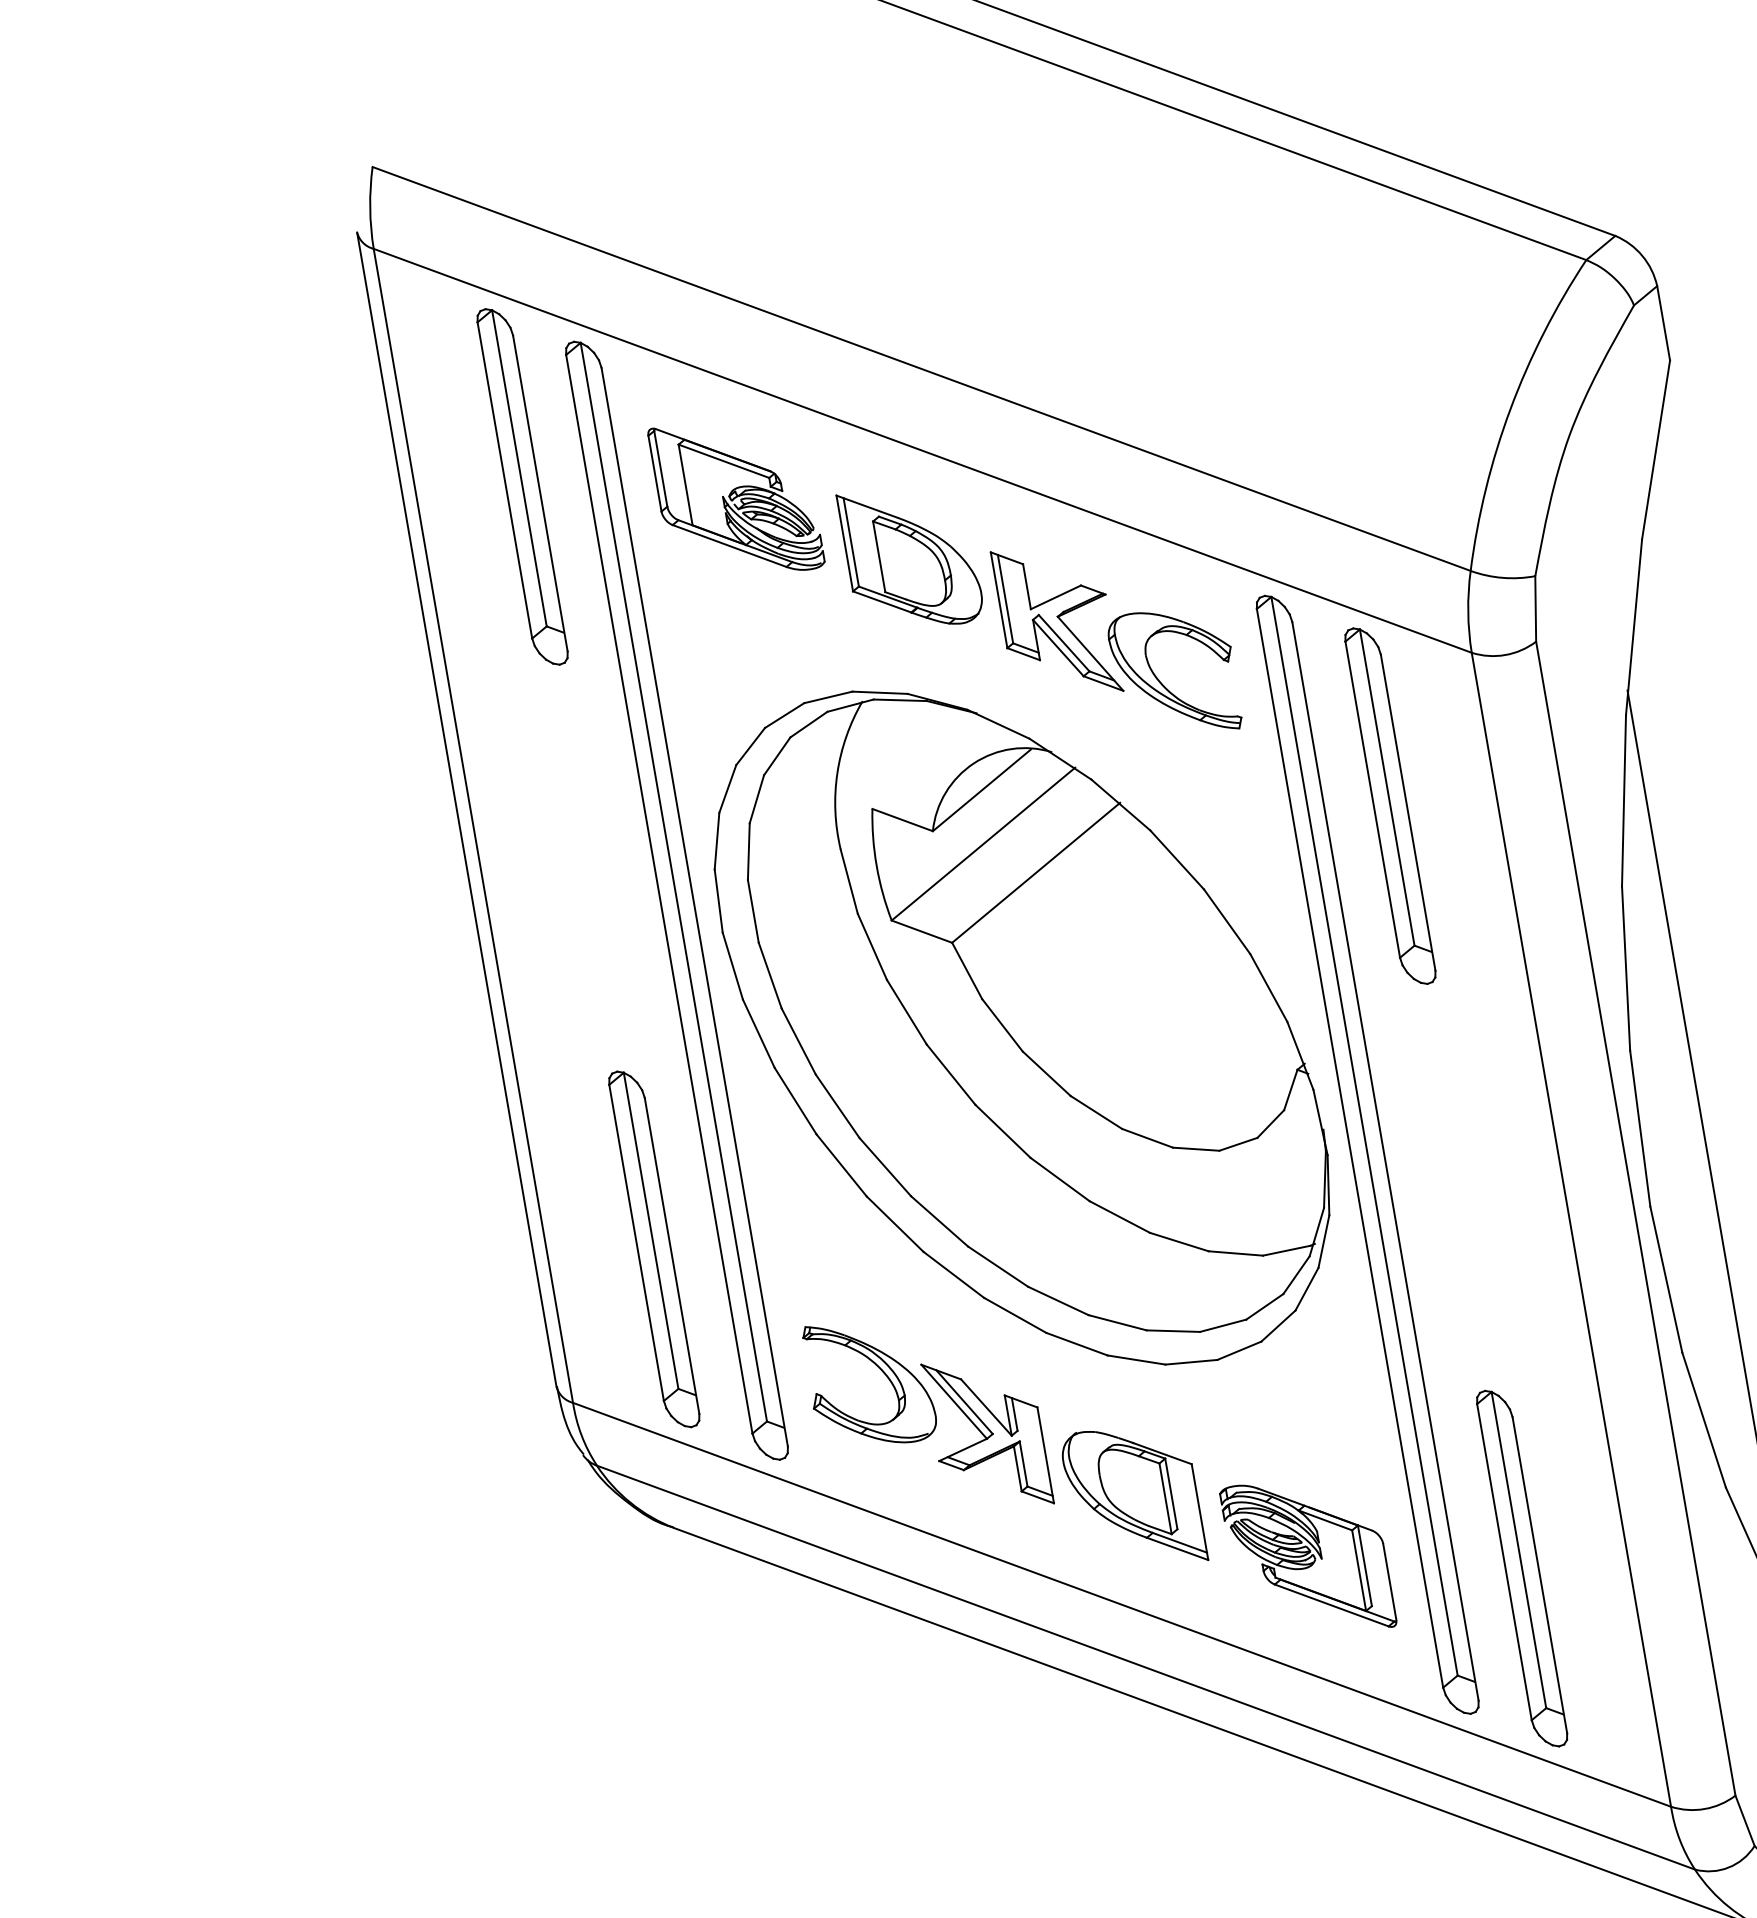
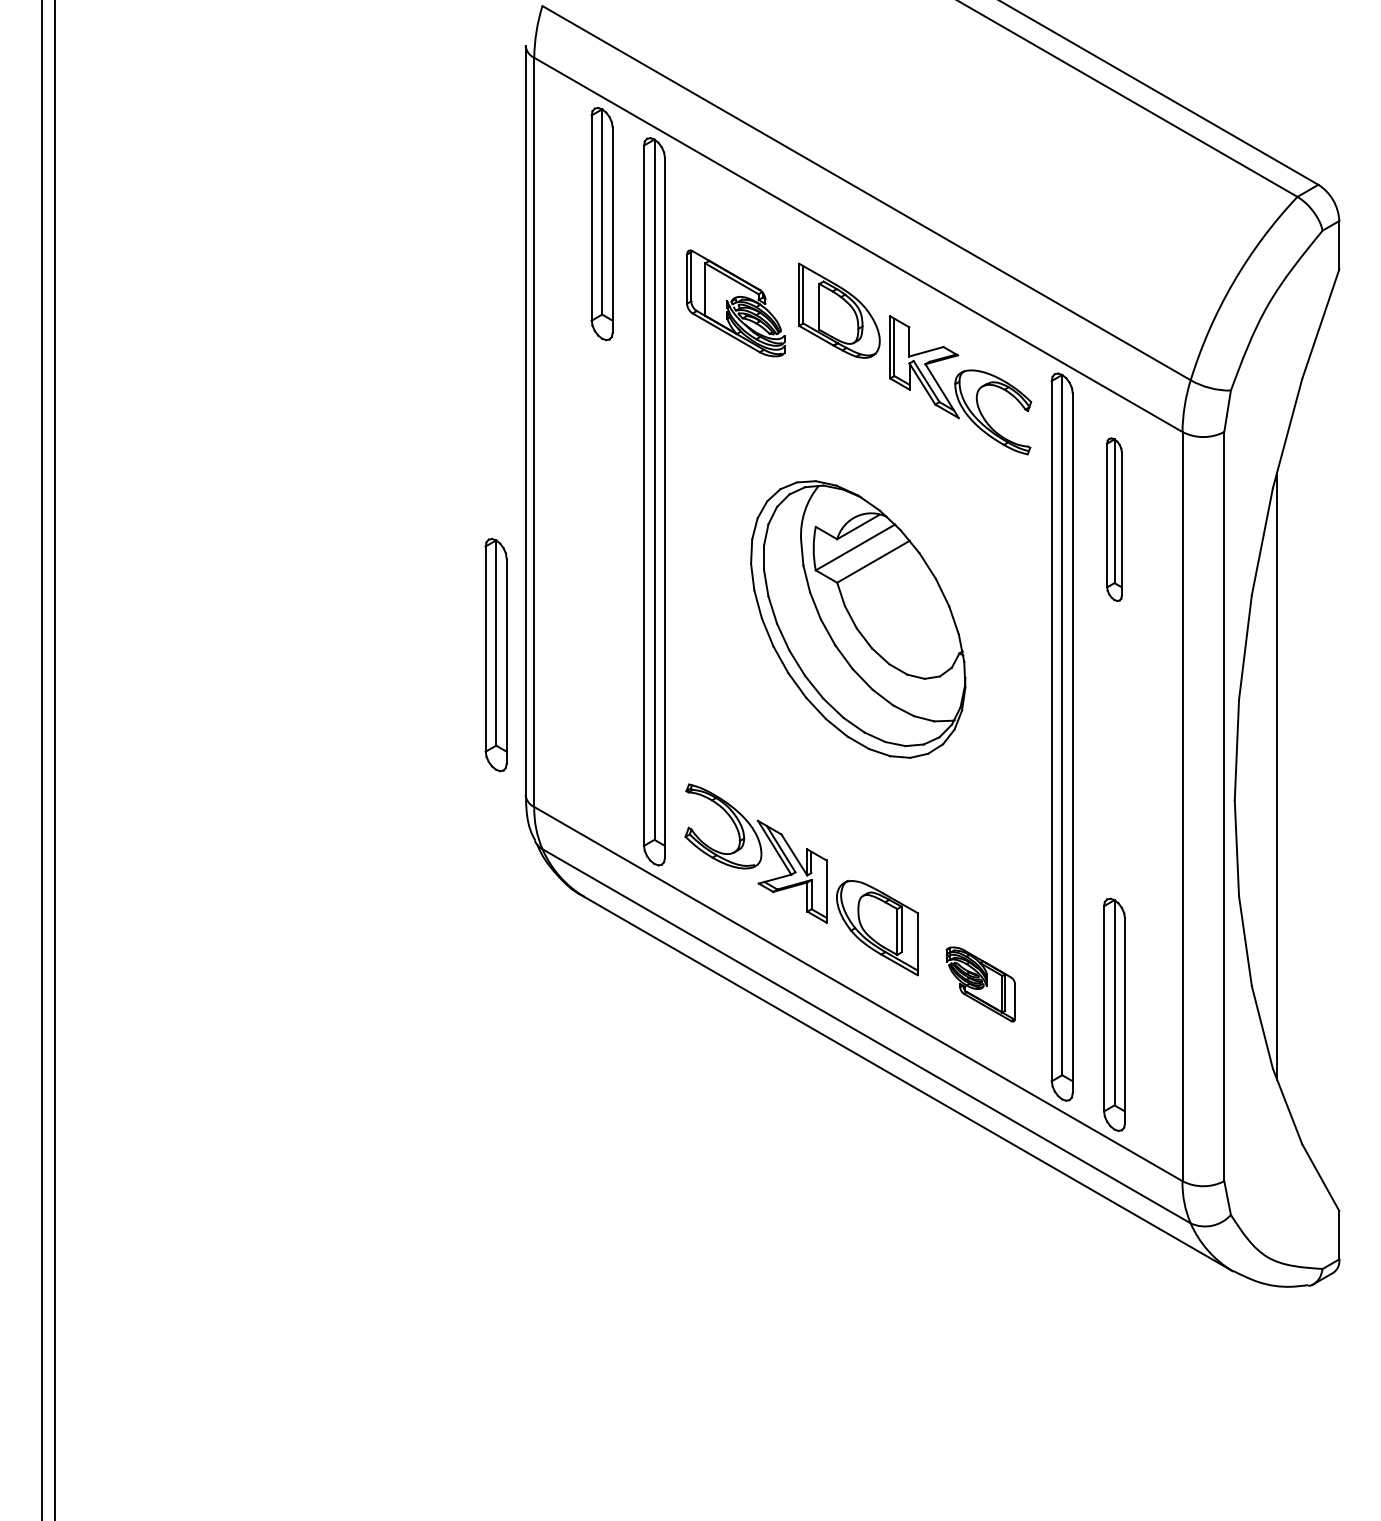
part: (736, 498) -> (735, 303), moved
part: (1390, 805) -> (1114, 519), size x0.7
part: (1021, 1028) -> (857, 619), size x0.6
part: (653, 1250) -> (495, 655), moved
part: (1307, 1557) -> (980, 984), size x0.7

